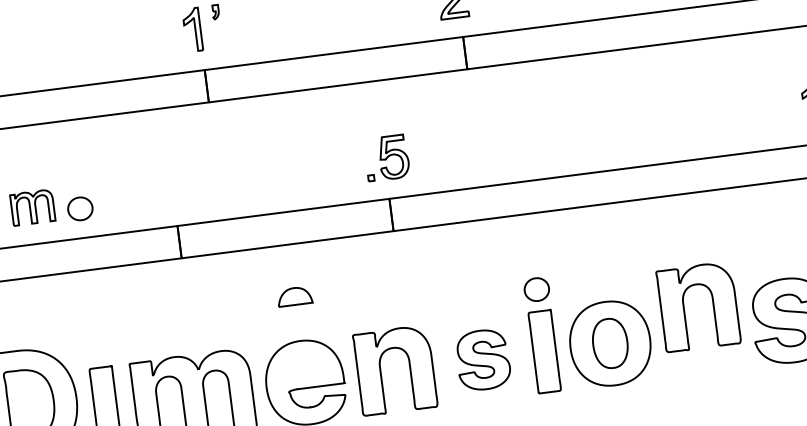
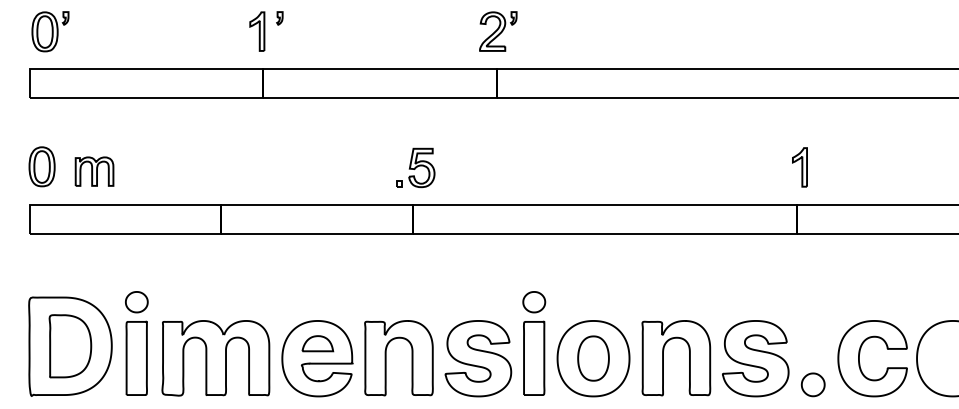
part: (80, 209) -> (136, 302), moved
part: (294, 296) -> (317, 343), moved
part: (684, 309) -> (663, 358), moved
part: (483, 359) -> (478, 358), size x1.43

